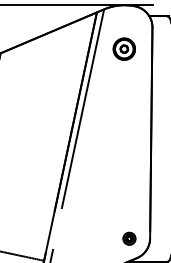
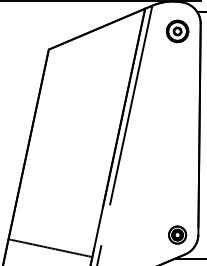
part: (124, 49) -> (177, 31), moved
part: (129, 238) -> (177, 234), size x1.43

